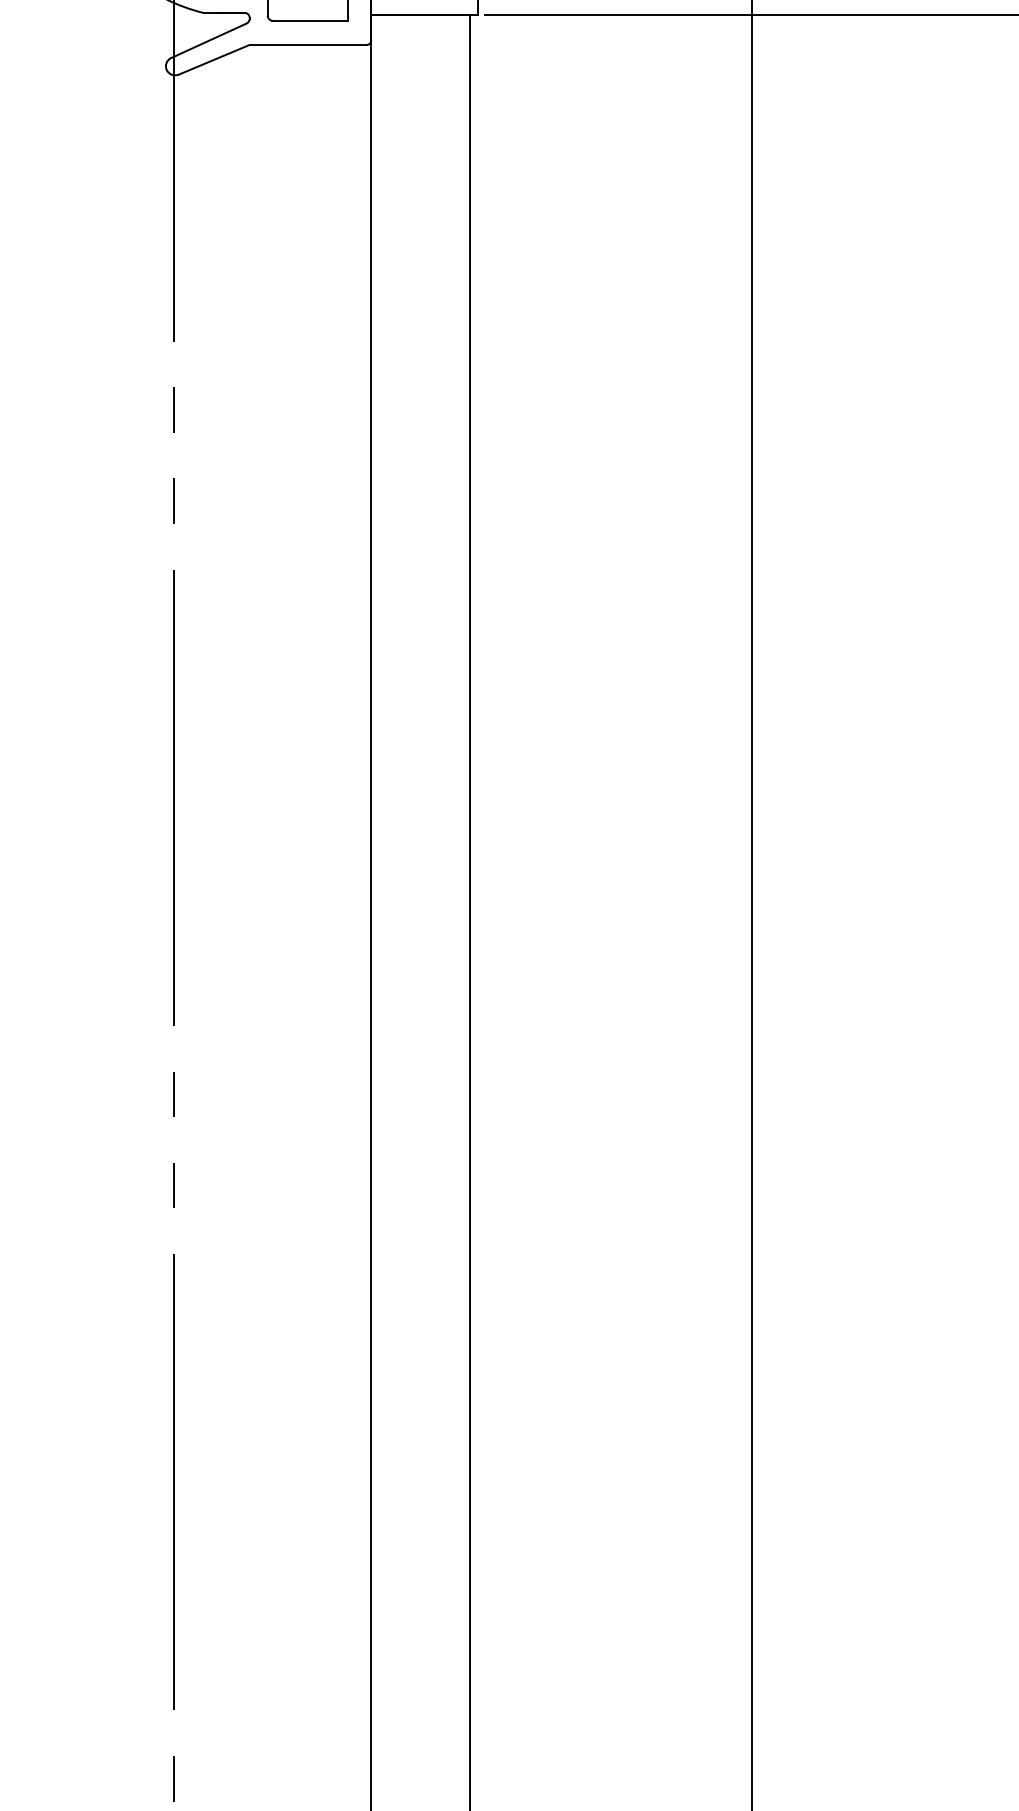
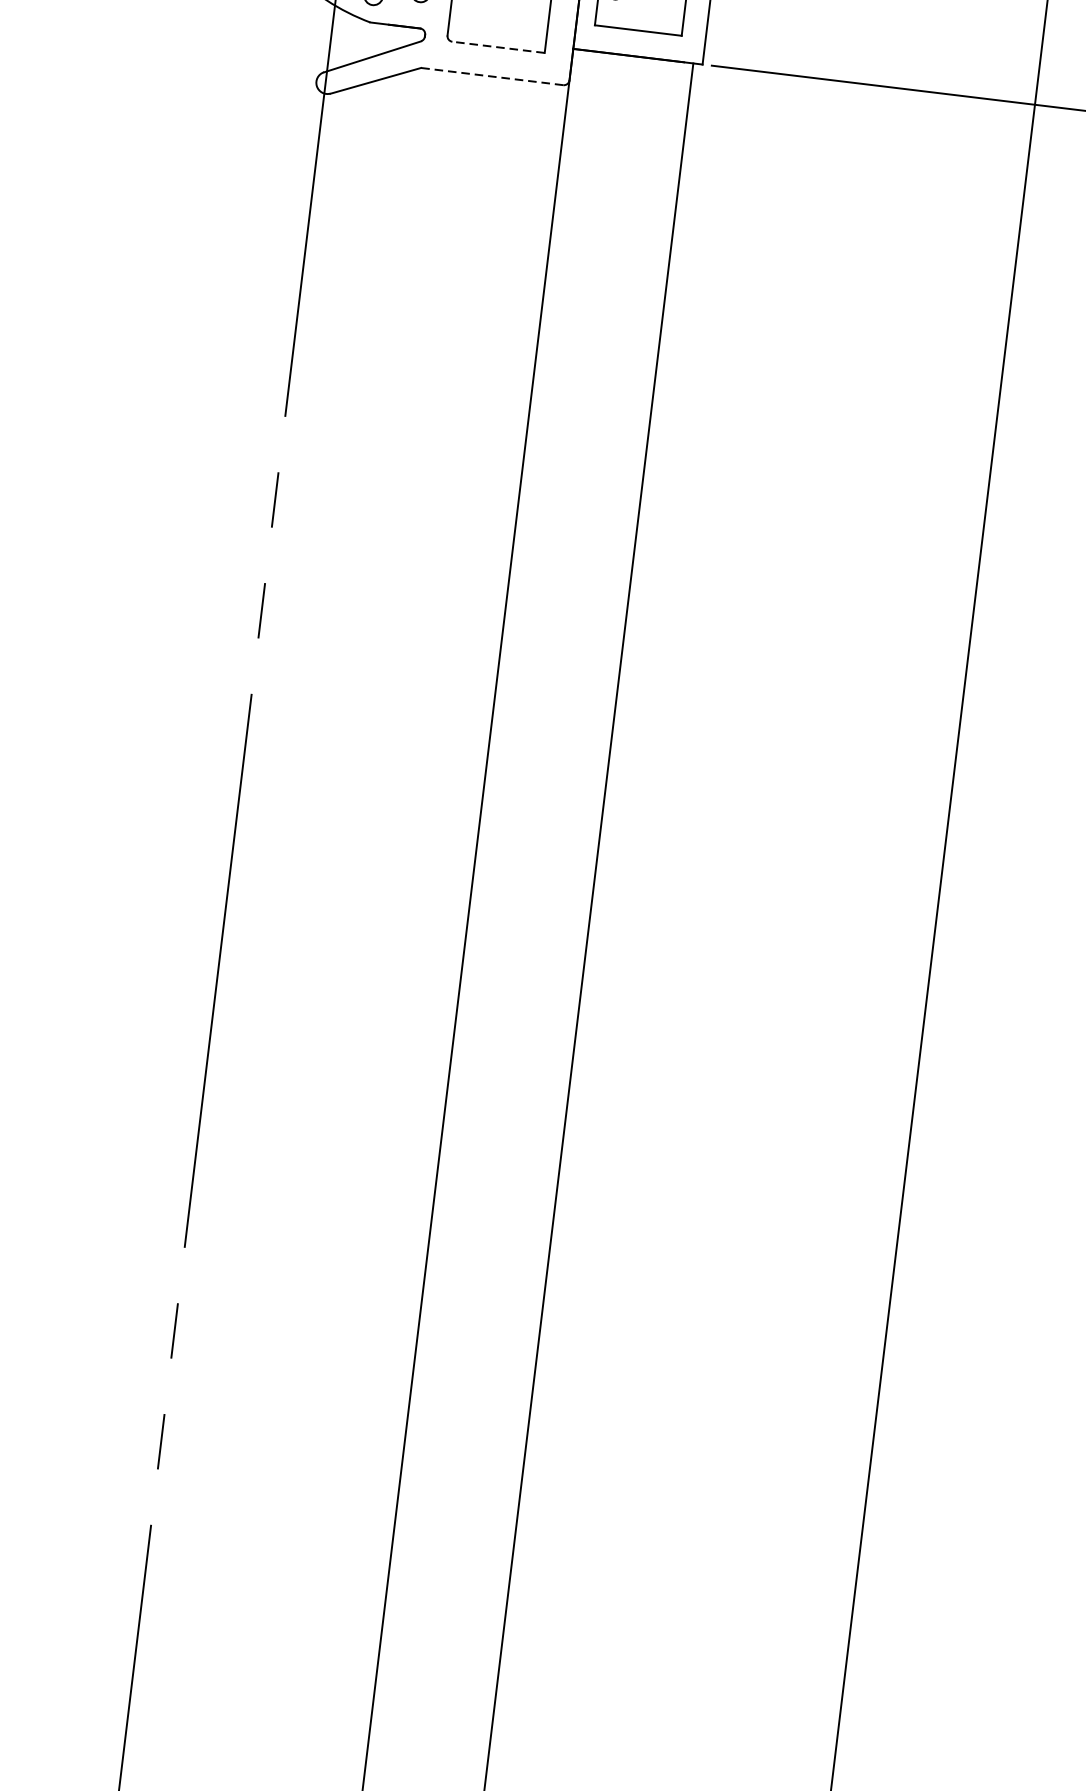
line: (309, 20) -> (497, 47), solid -> dashed
line: (308, 44) -> (492, 76), solid -> dashed

